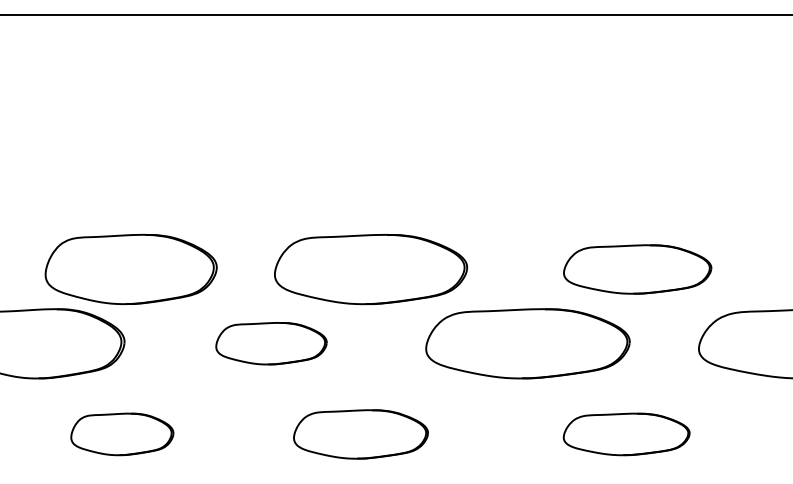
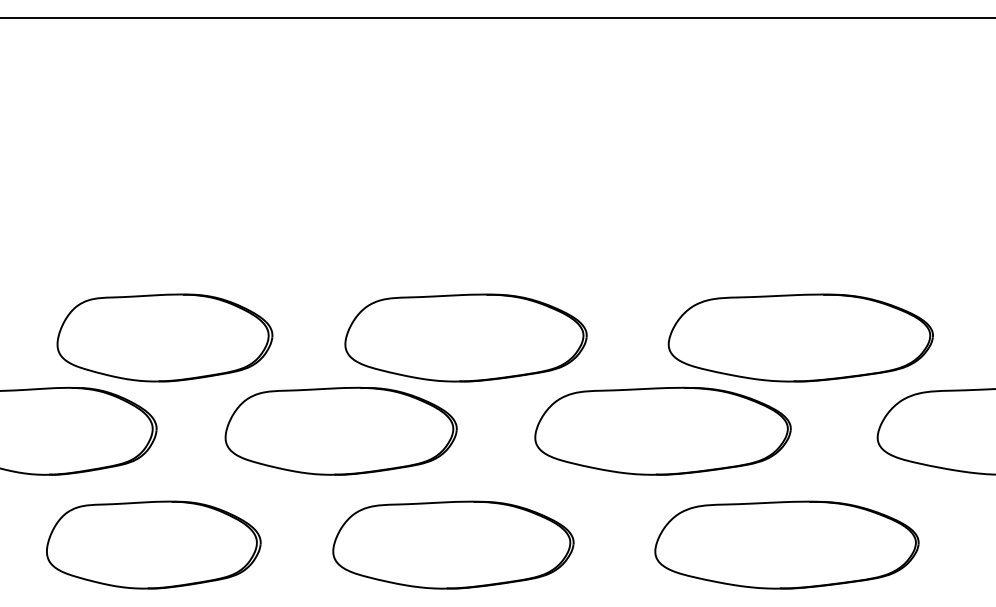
part: (637, 269) -> (800, 337), size x1.43
part: (271, 343) -> (340, 430), size x1.67
part: (122, 433) -> (153, 544), size x1.67
part: (361, 433) -> (453, 544), size x1.43
part: (626, 433) -> (786, 544), size x1.67

